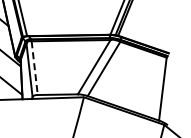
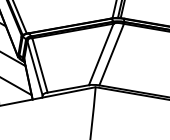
line: (34, 68) -> (39, 65), dashed -> solid

